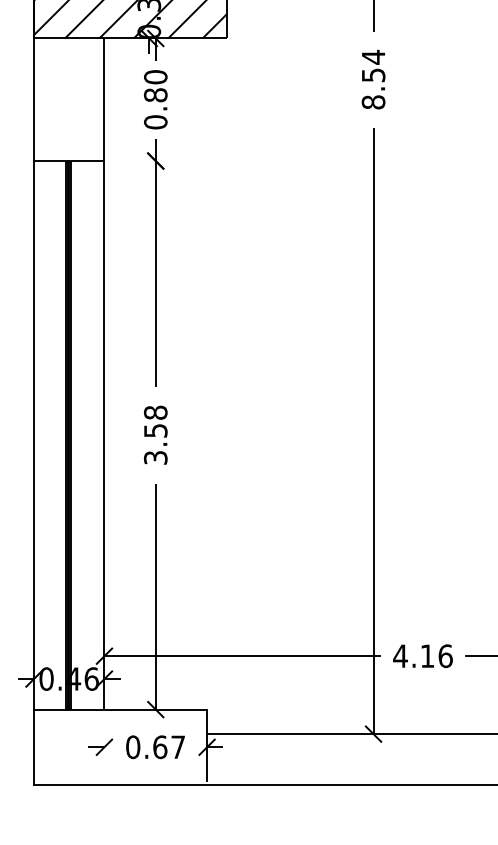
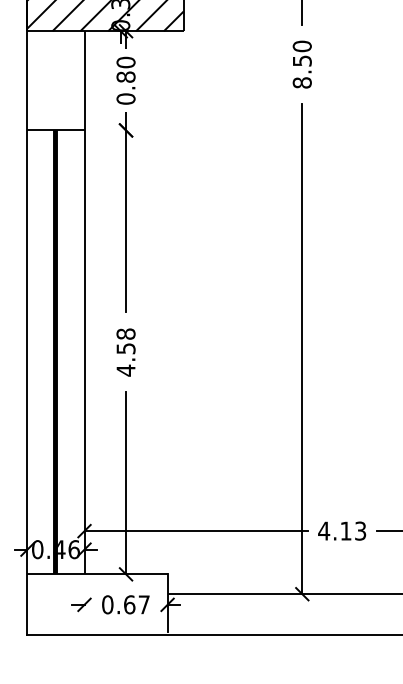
text: (373, 56) -> (302, 45), 8.54 -> 8.50
text: (155, 457) -> (125, 370), 3.58 -> 4.58
text: (445, 656) -> (360, 531), 4.16 -> 4.13

